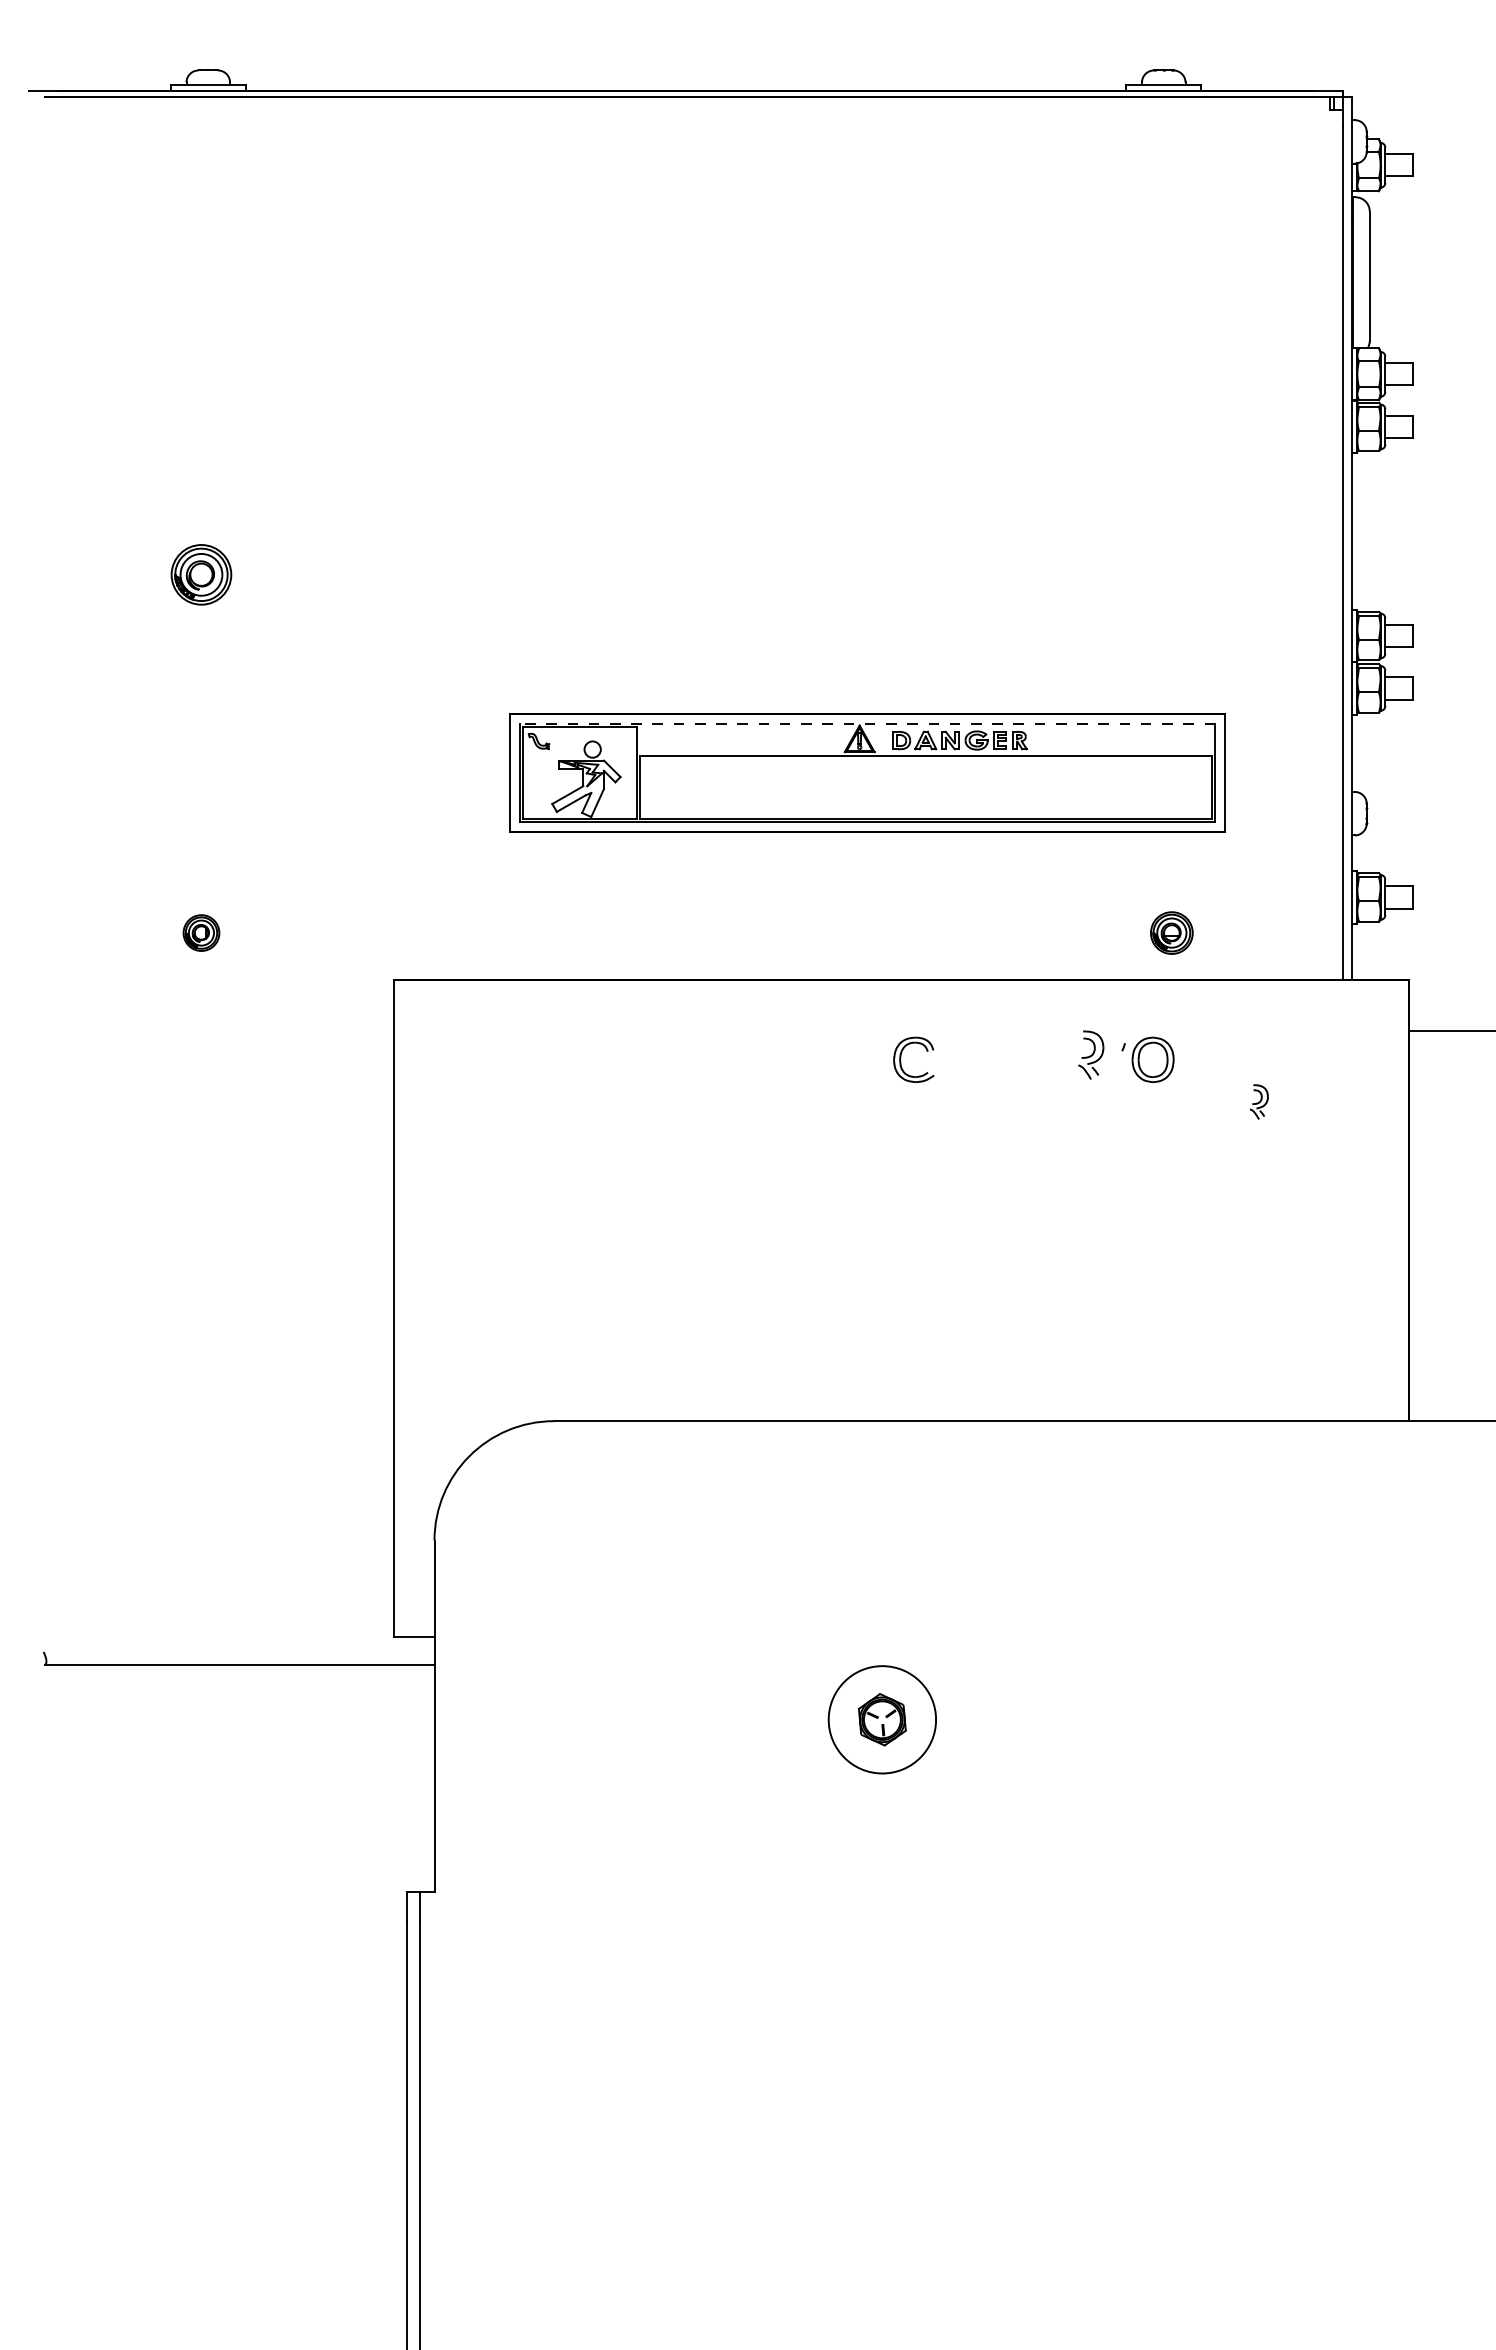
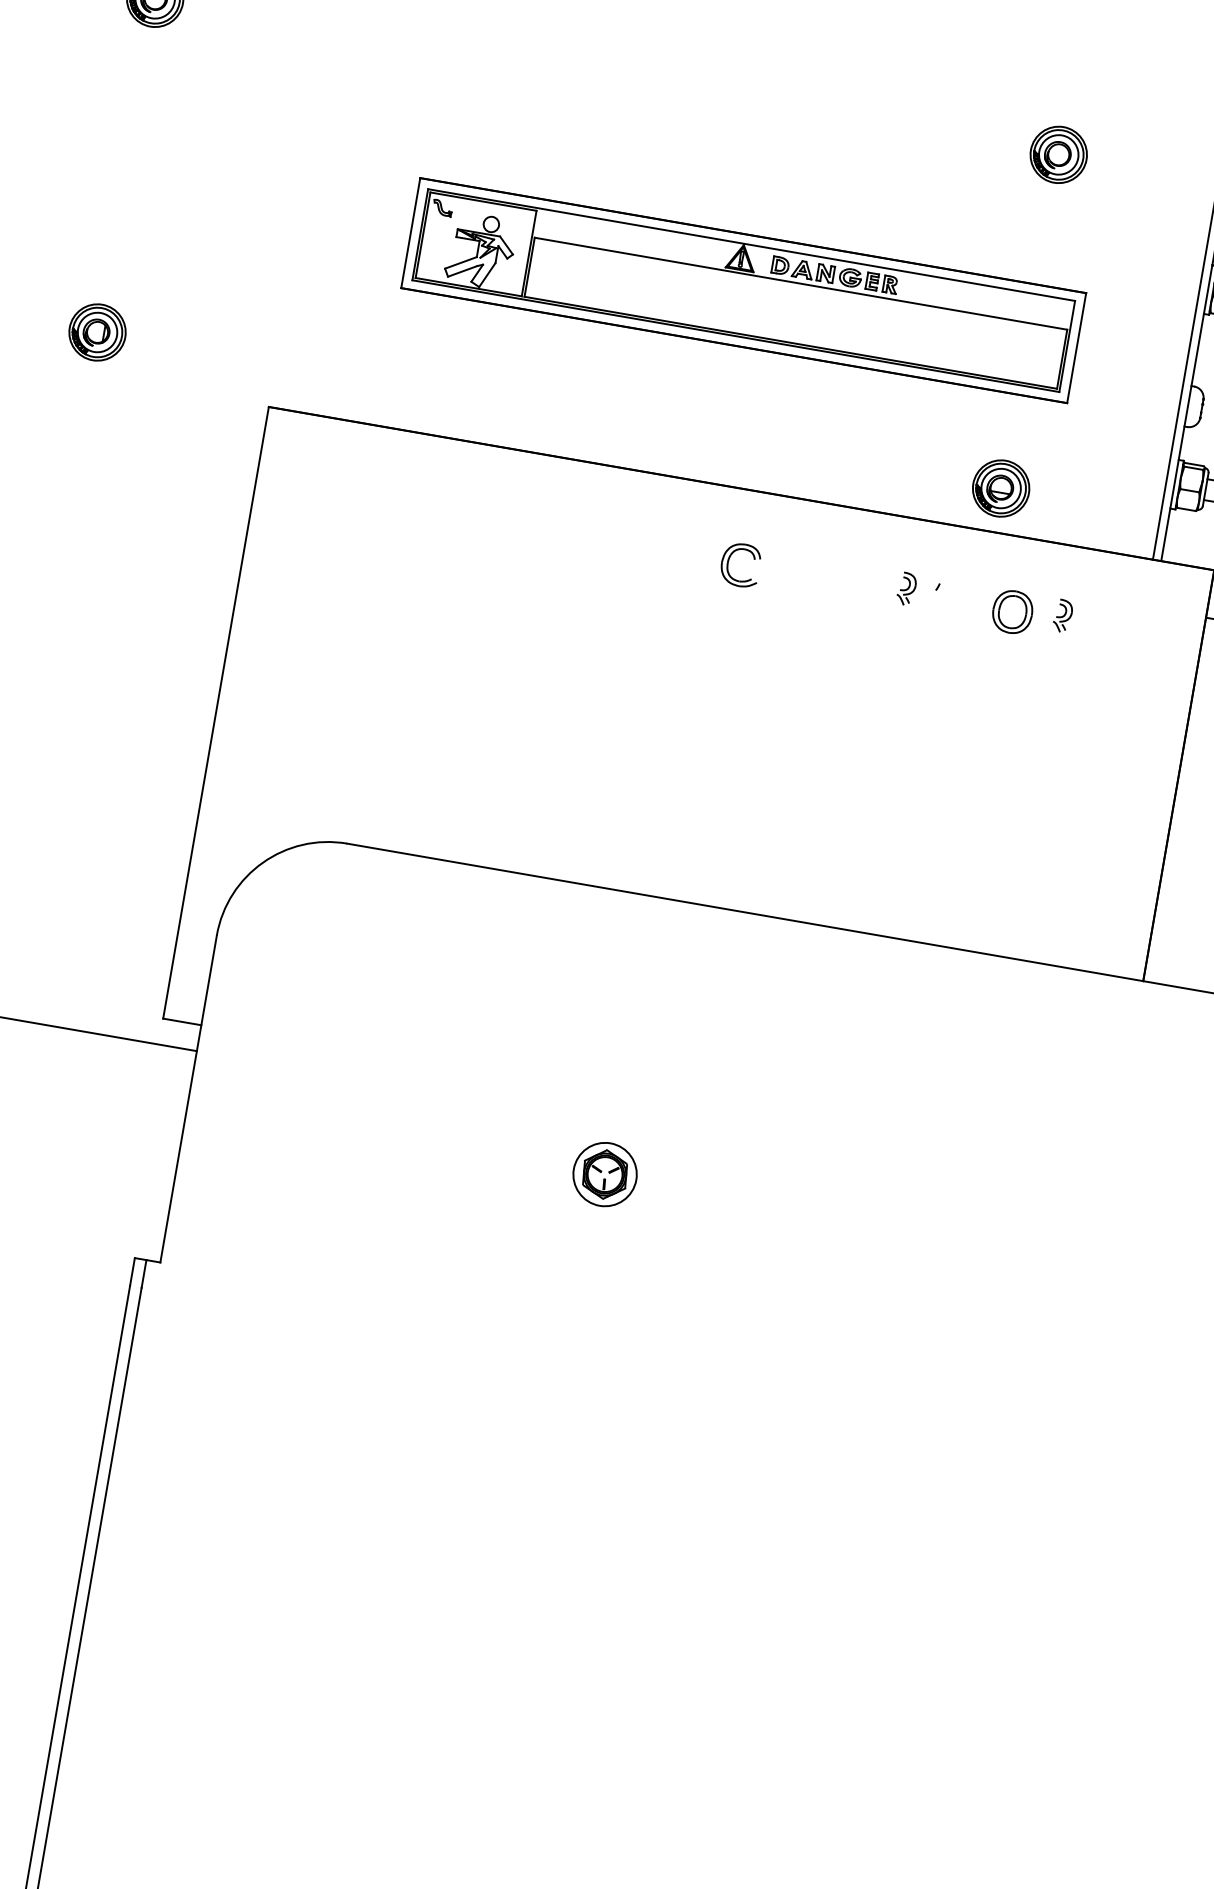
part: (1171, 574) -> (1058, 154), added
line: (867, 724) -> (751, 245), dashed -> solid
part: (201, 932) -> (97, 331), size x1.67
part: (1171, 932) -> (1000, 487), size x1.43
part: (1091, 1054) -> (906, 588), size x0.71
part: (1152, 1059) -> (1012, 611), moved
part: (1259, 1101) -> (1063, 615), moved
circle: (881, 1719) -> (604, 1174), size x0.62

